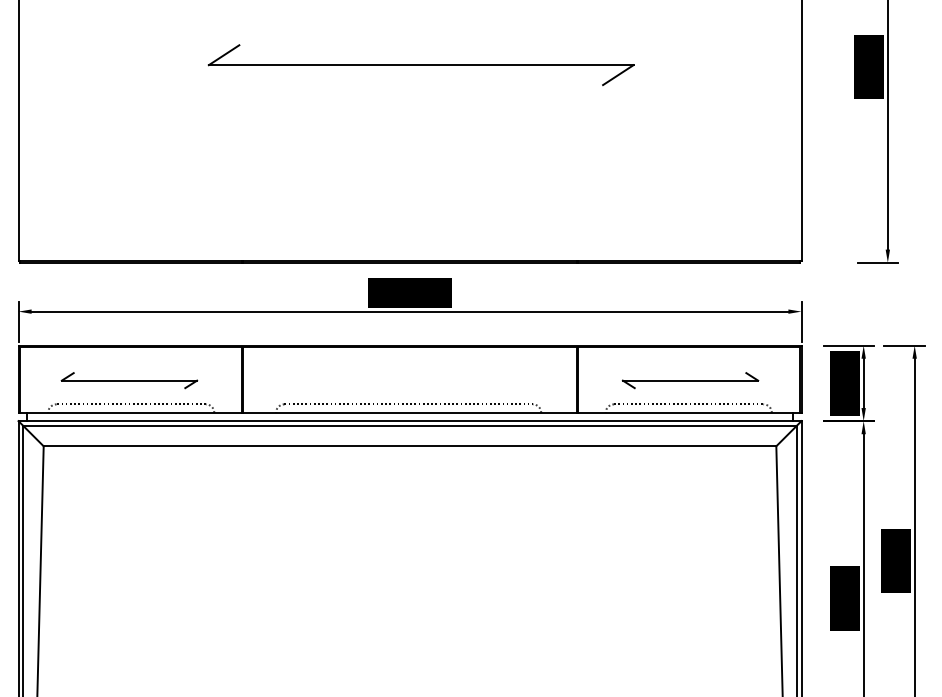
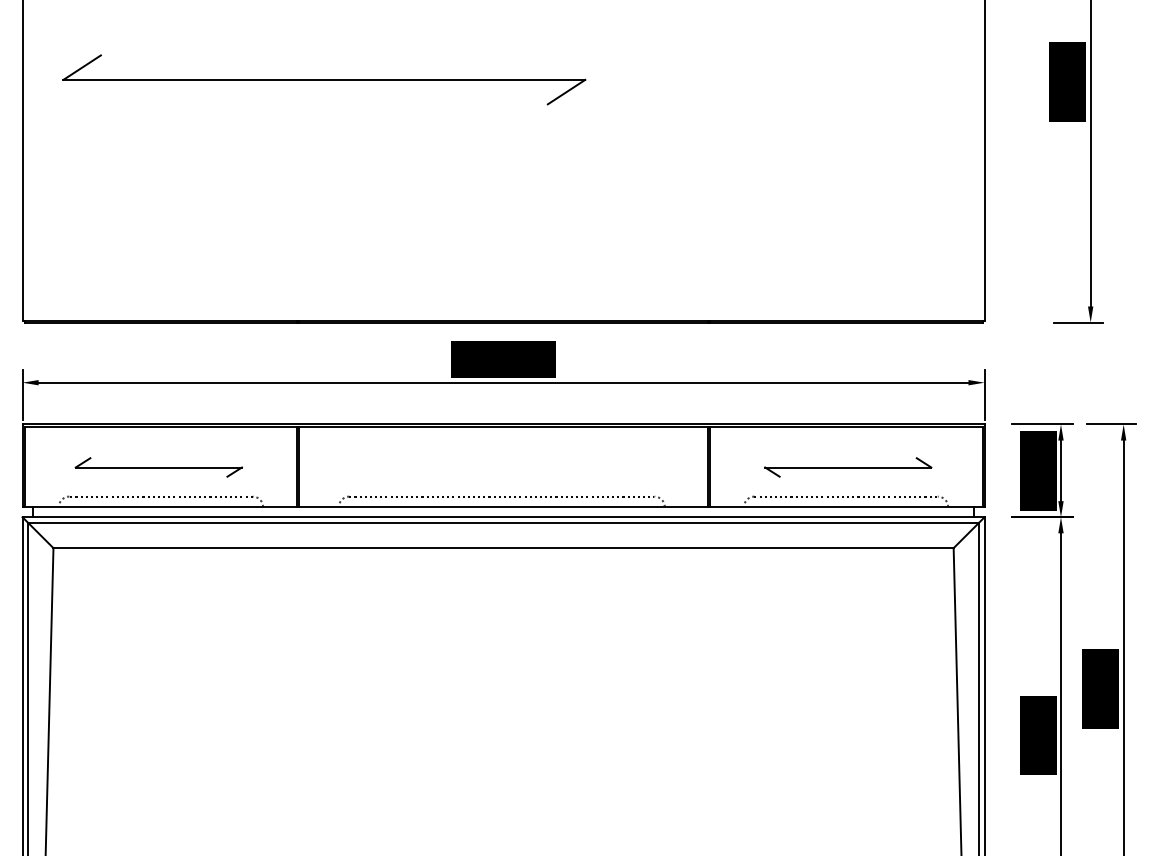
part: (420, 65) -> (323, 80), moved

